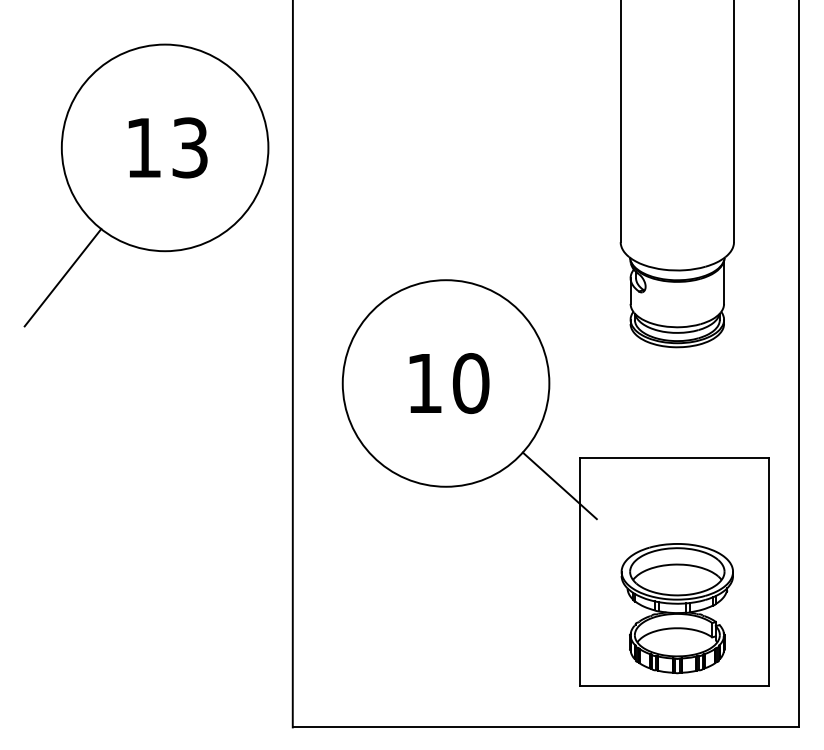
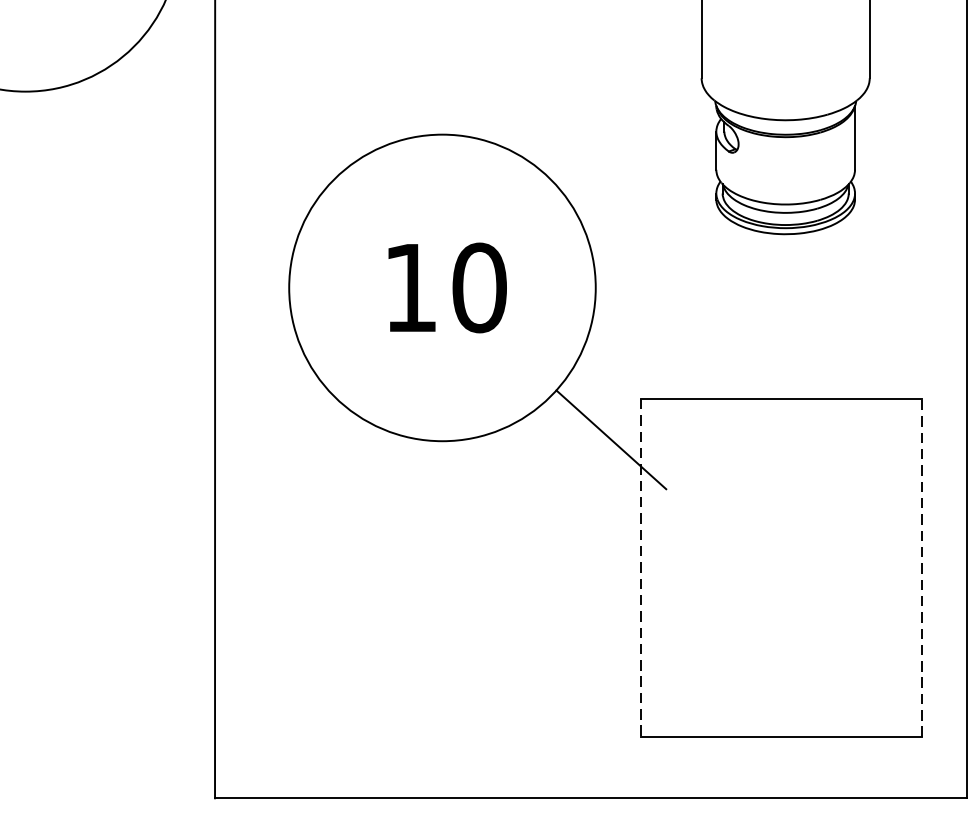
line: (579, 572) -> (640, 568), solid -> dashed
line: (769, 572) -> (922, 568), solid -> dashed
part: (676, 608) -> (784, 621), removed

